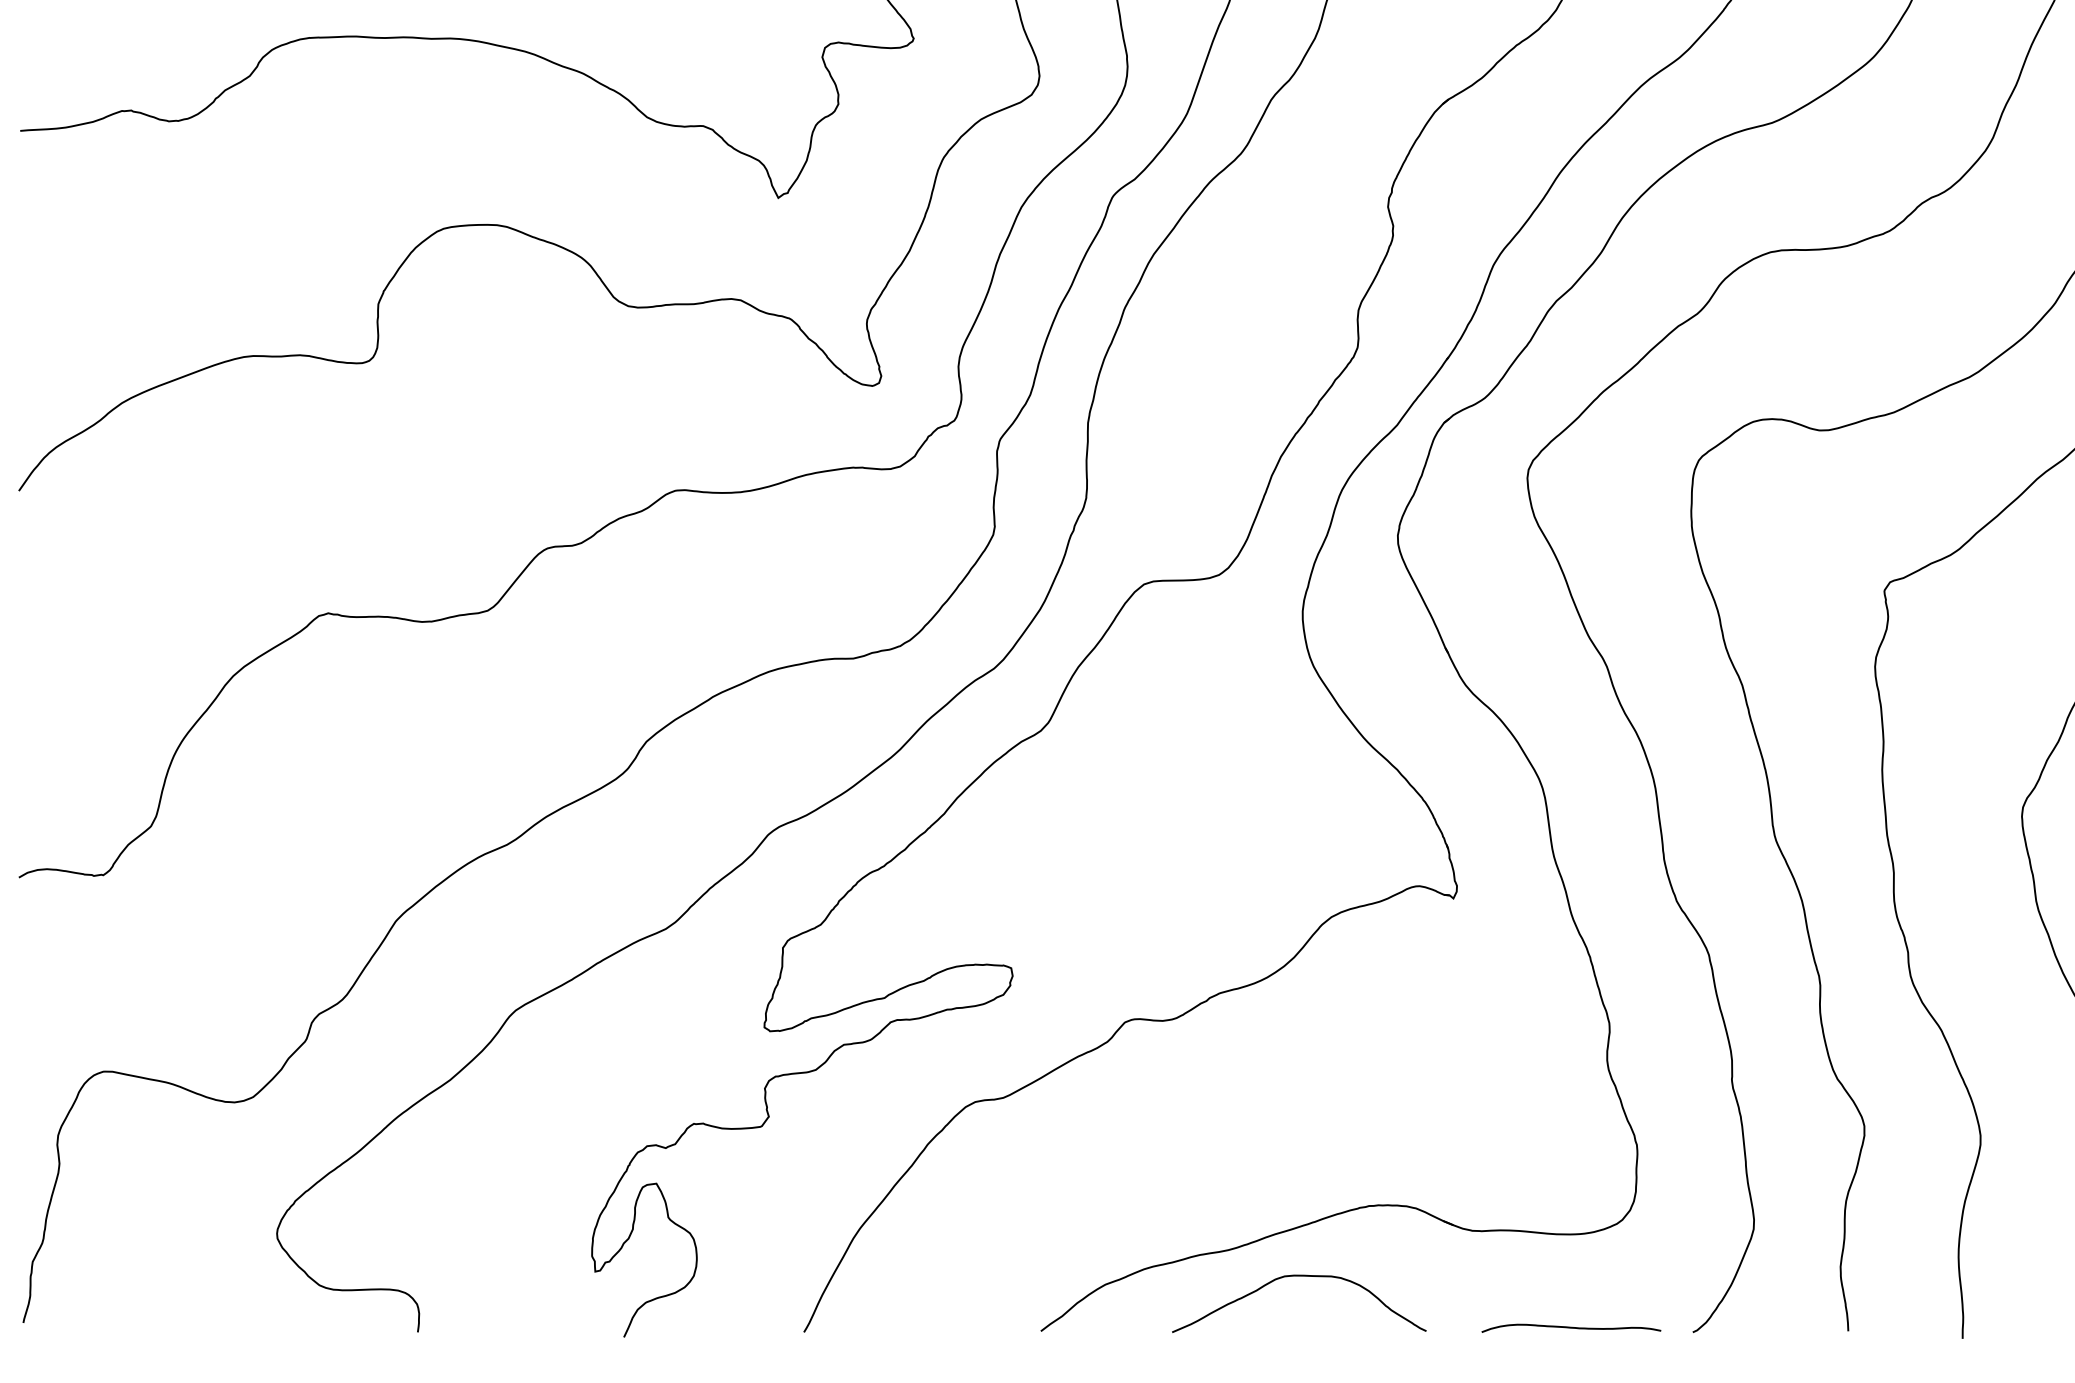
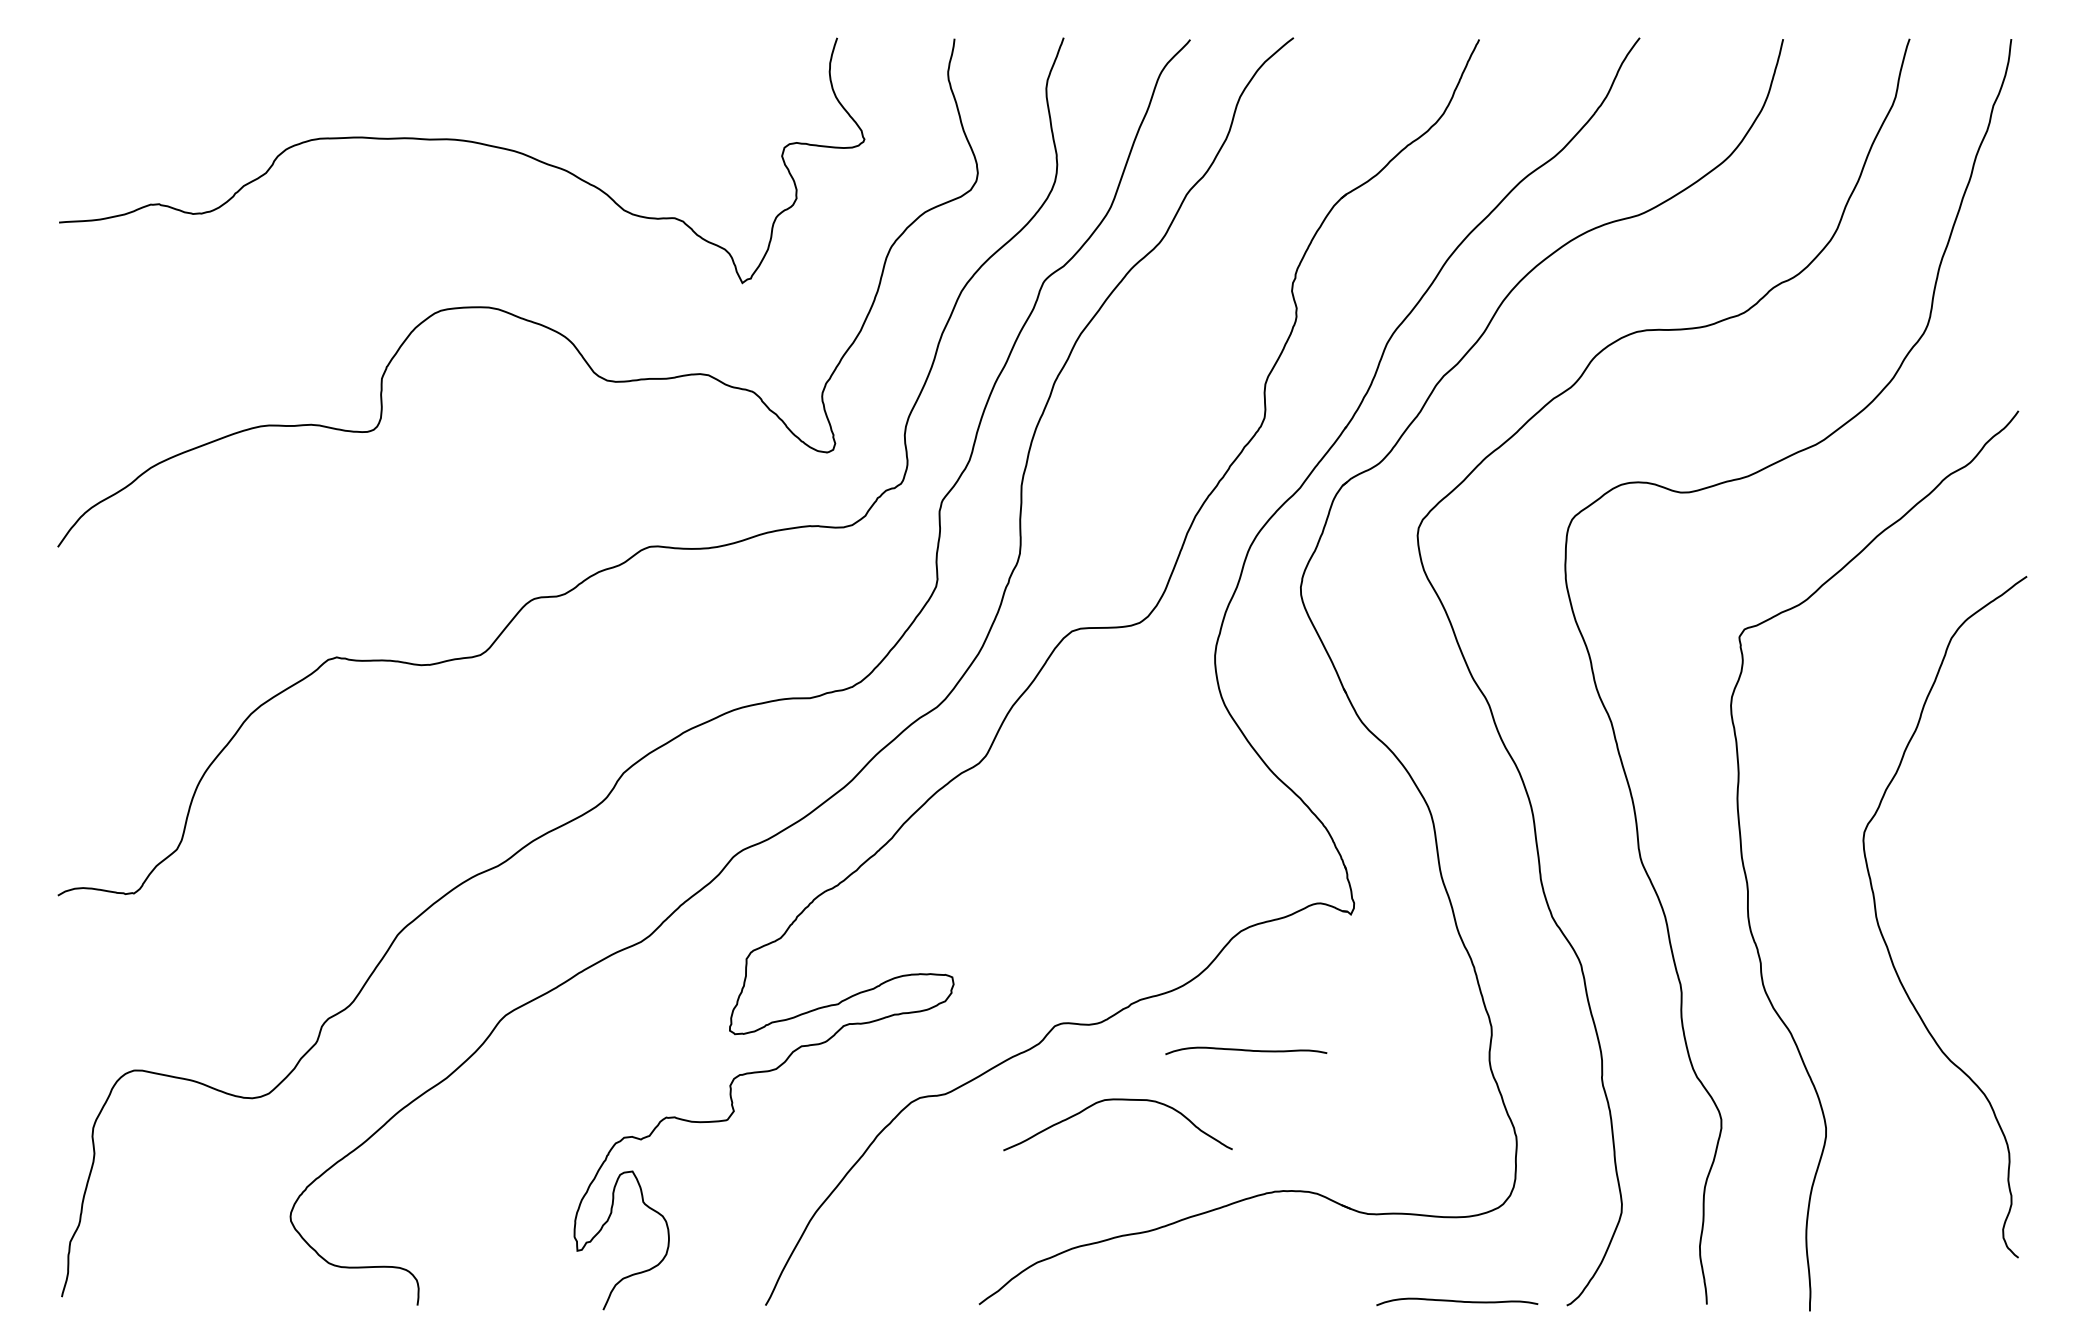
curve: (1337, 1049) -> (1246, 1050), added
curve: (1298, 1276) -> (1117, 1100), moved

